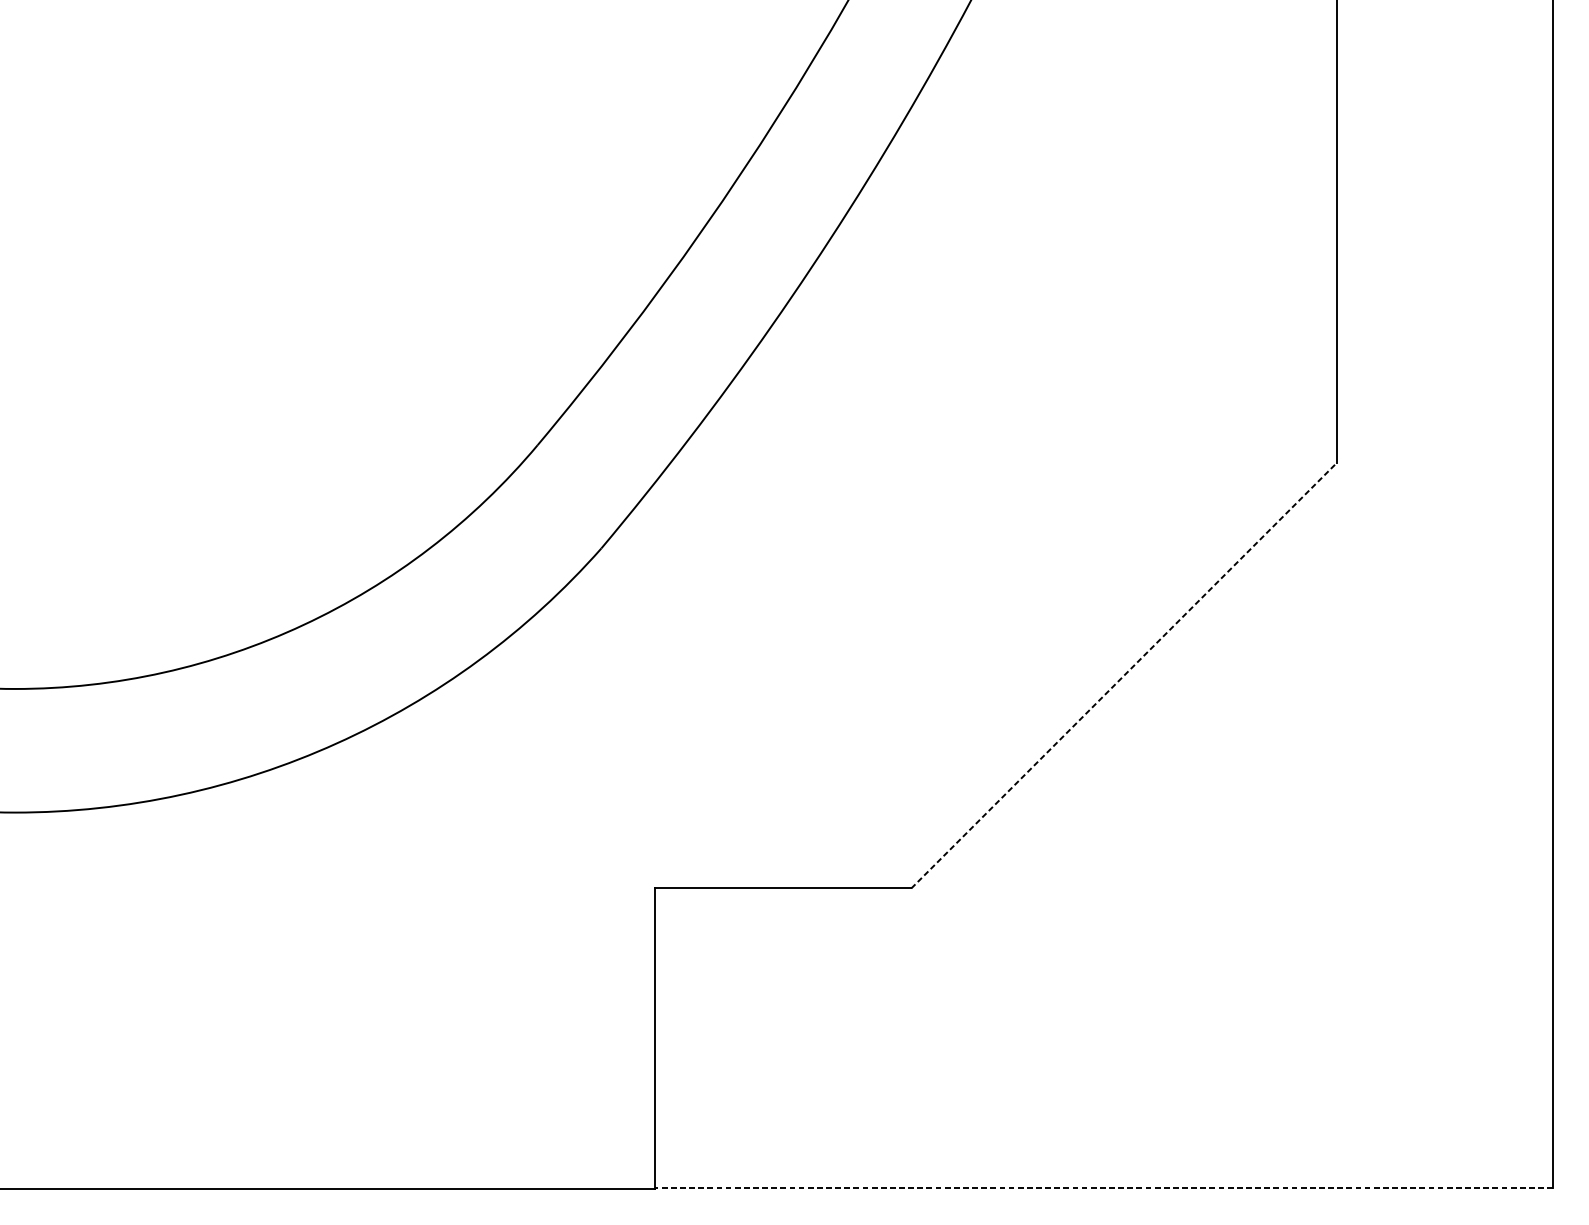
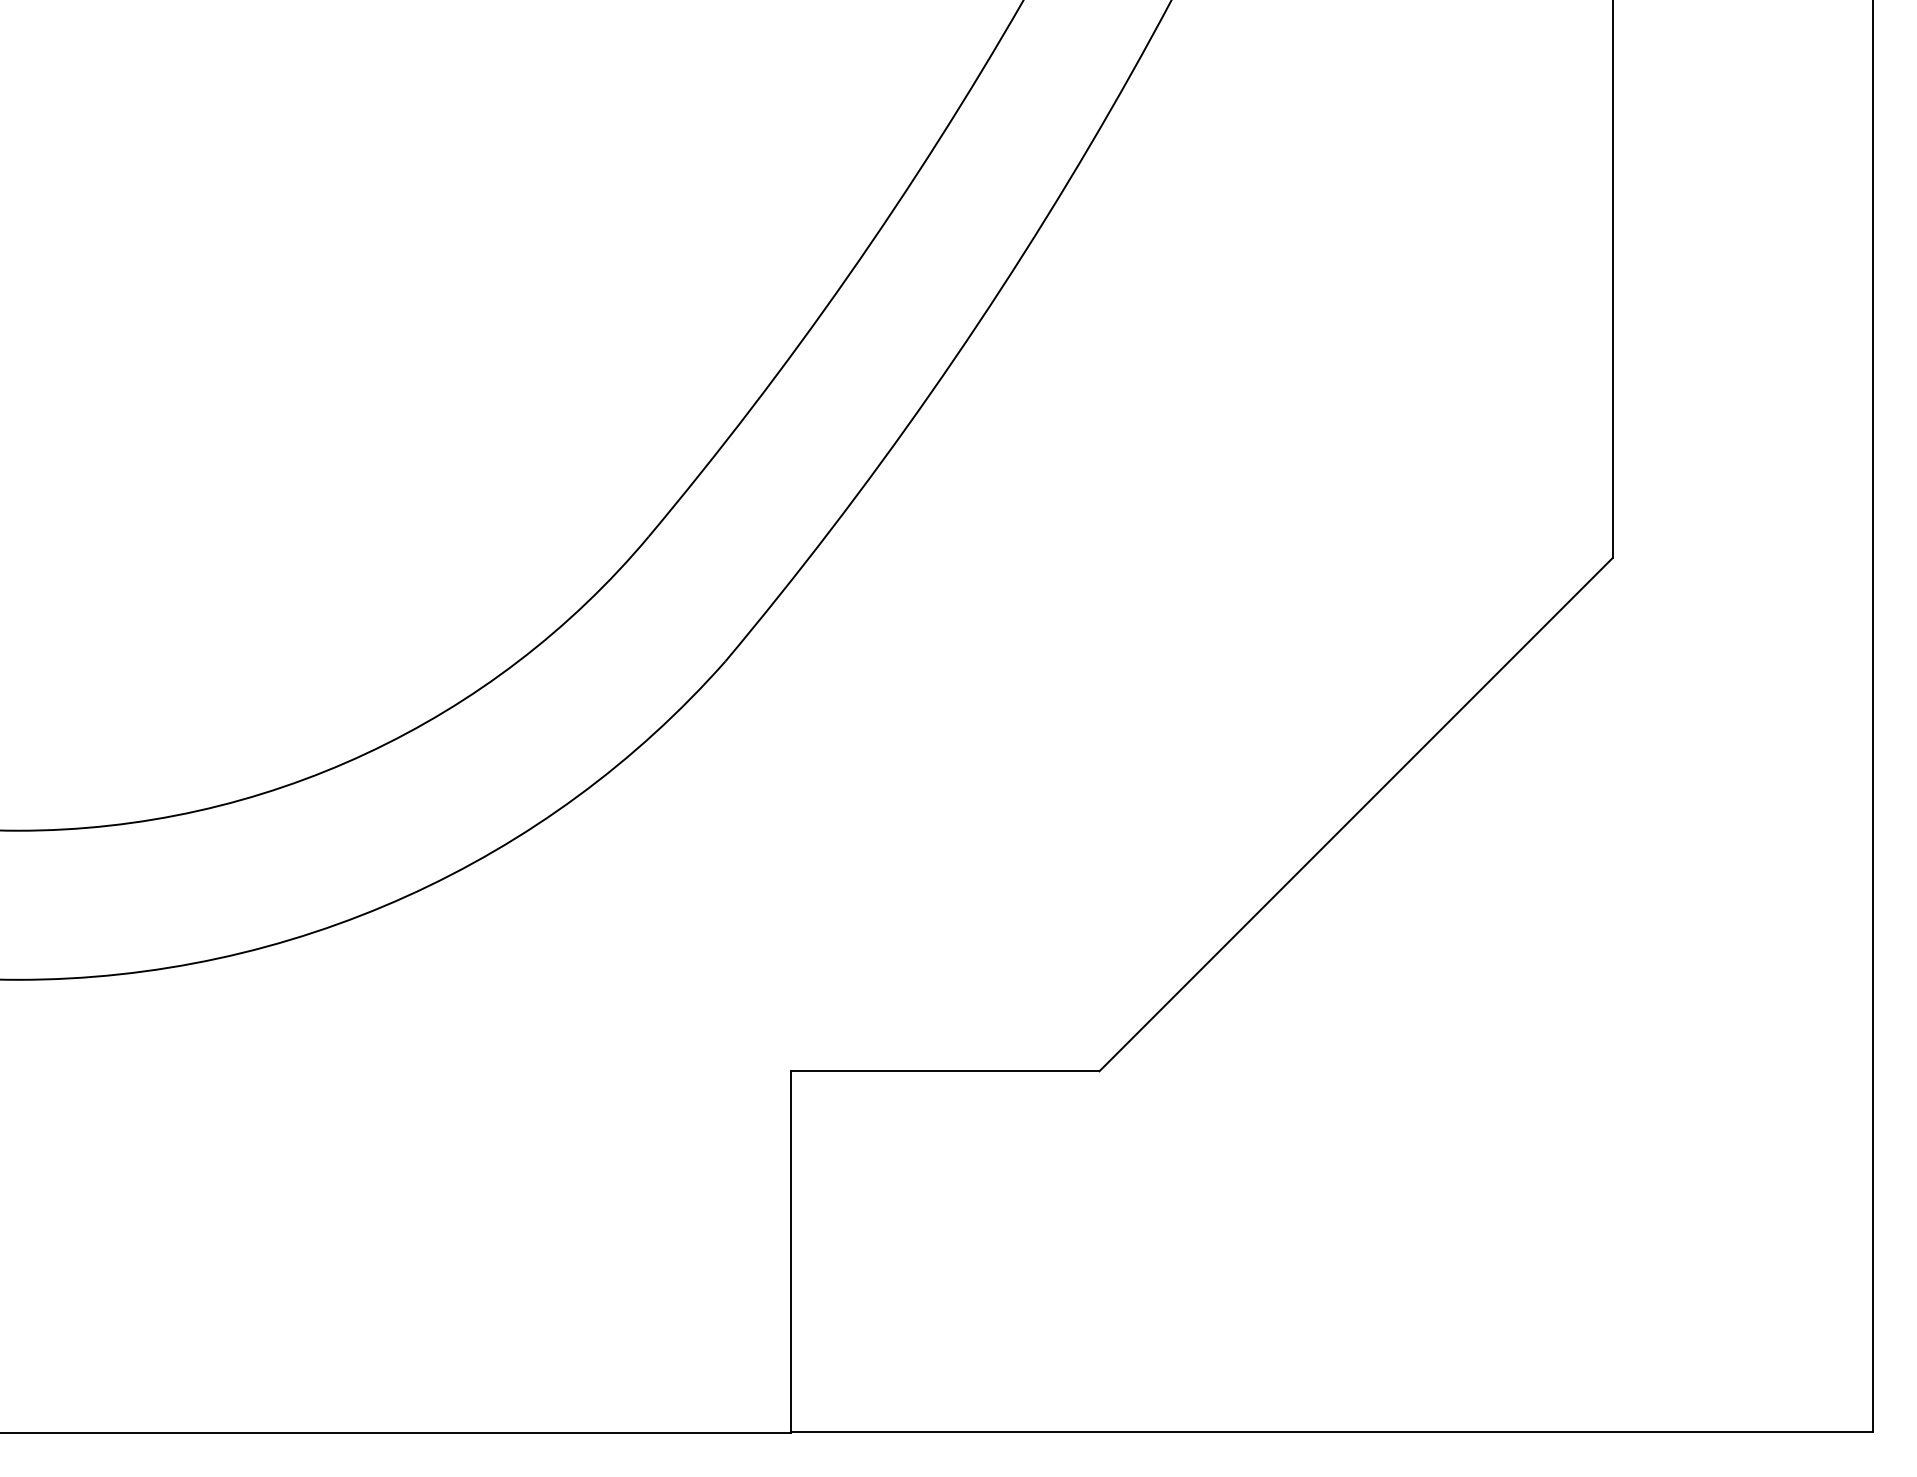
line: (1124, 675) -> (1356, 814), dashed -> solid
line: (1103, 1187) -> (1331, 1432), dashed -> solid

